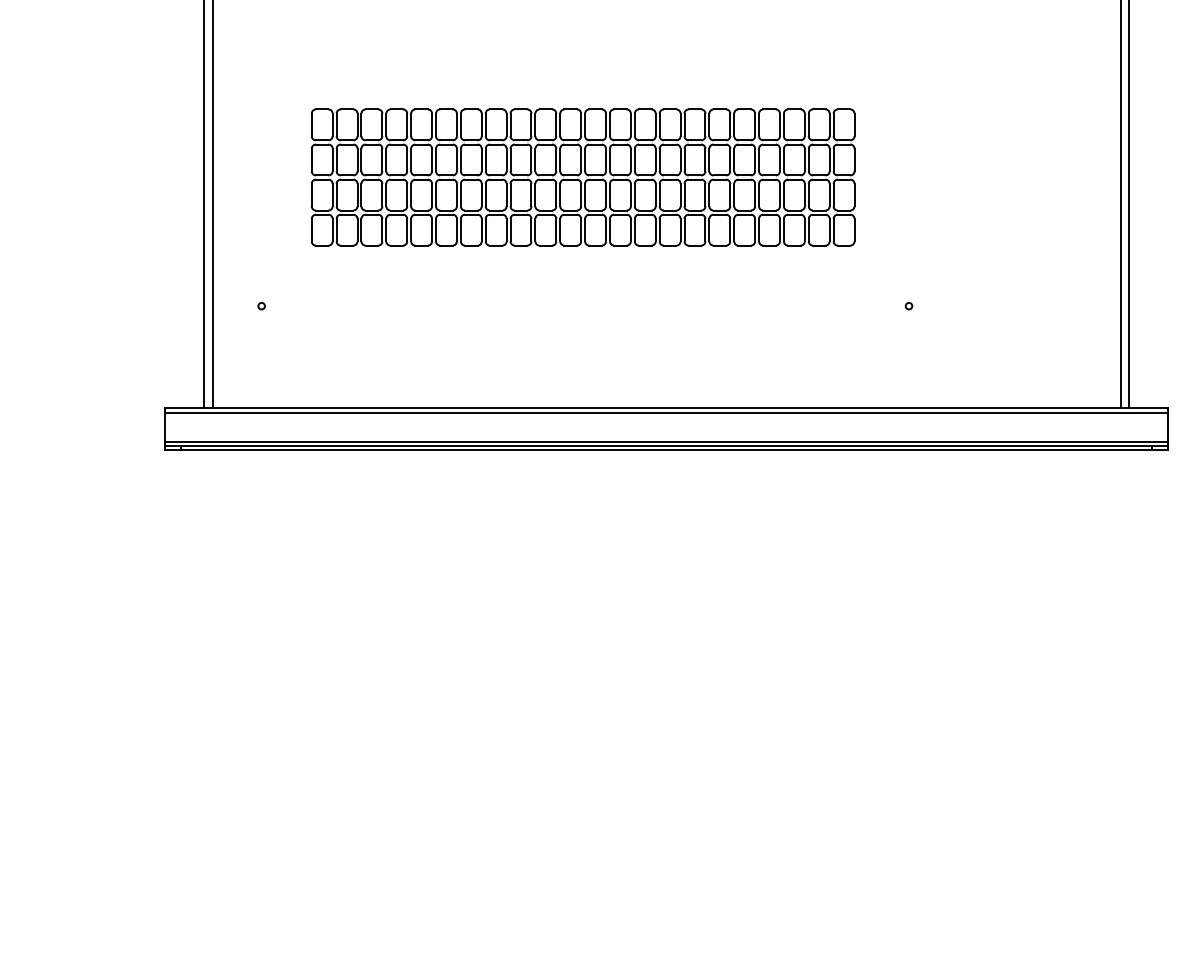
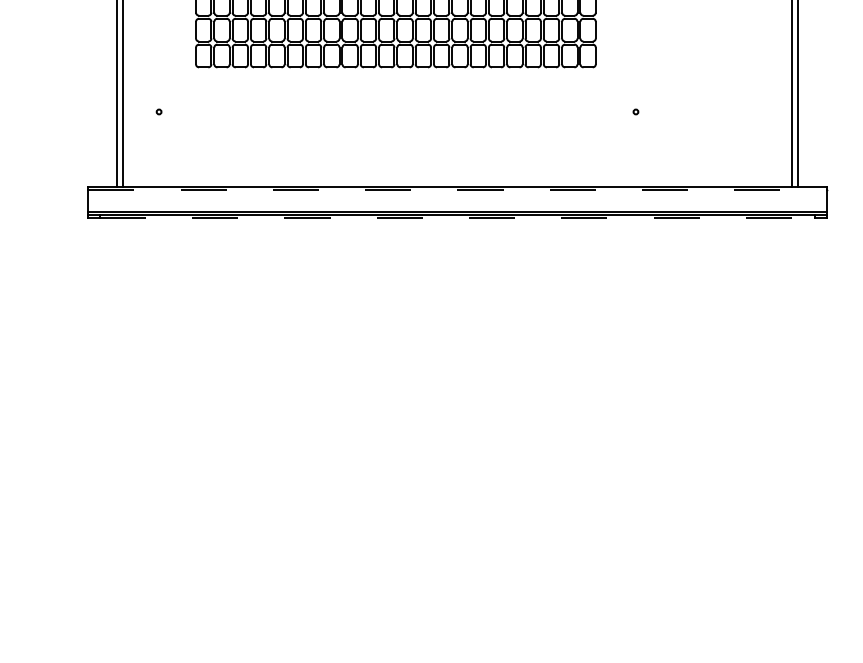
line: (667, 412) -> (458, 190), solid -> dashed
line: (666, 450) -> (457, 218), solid -> dashed

